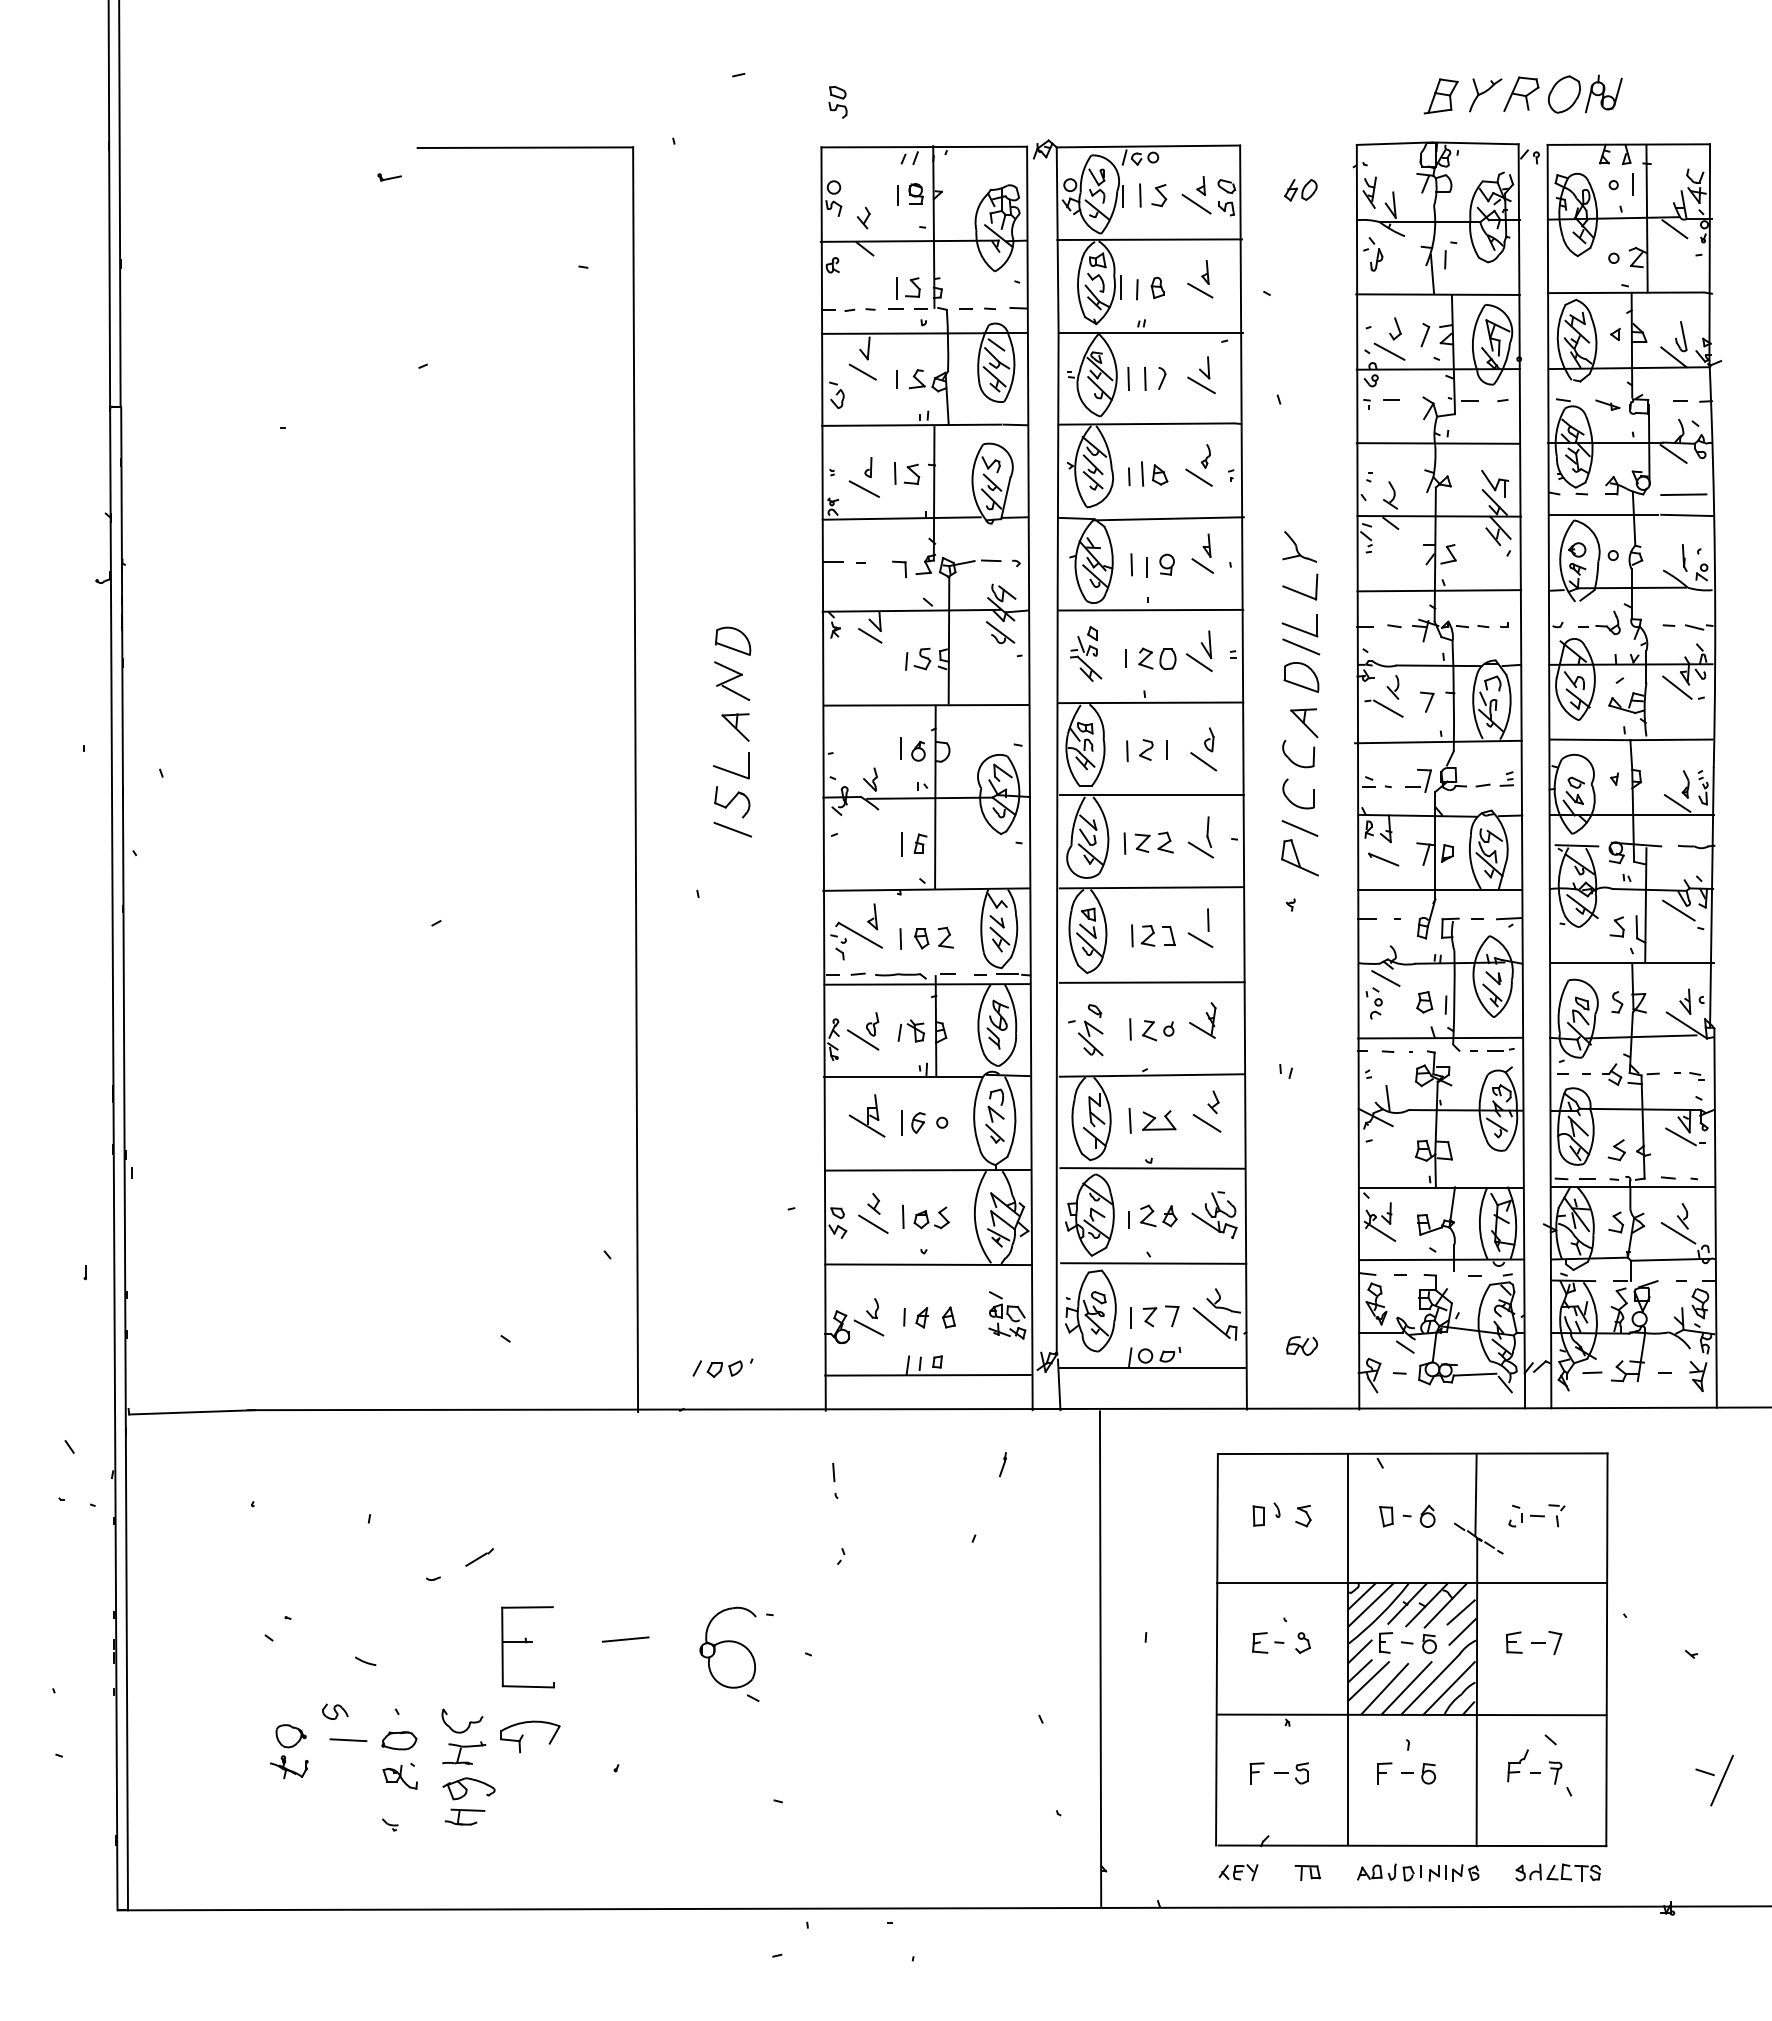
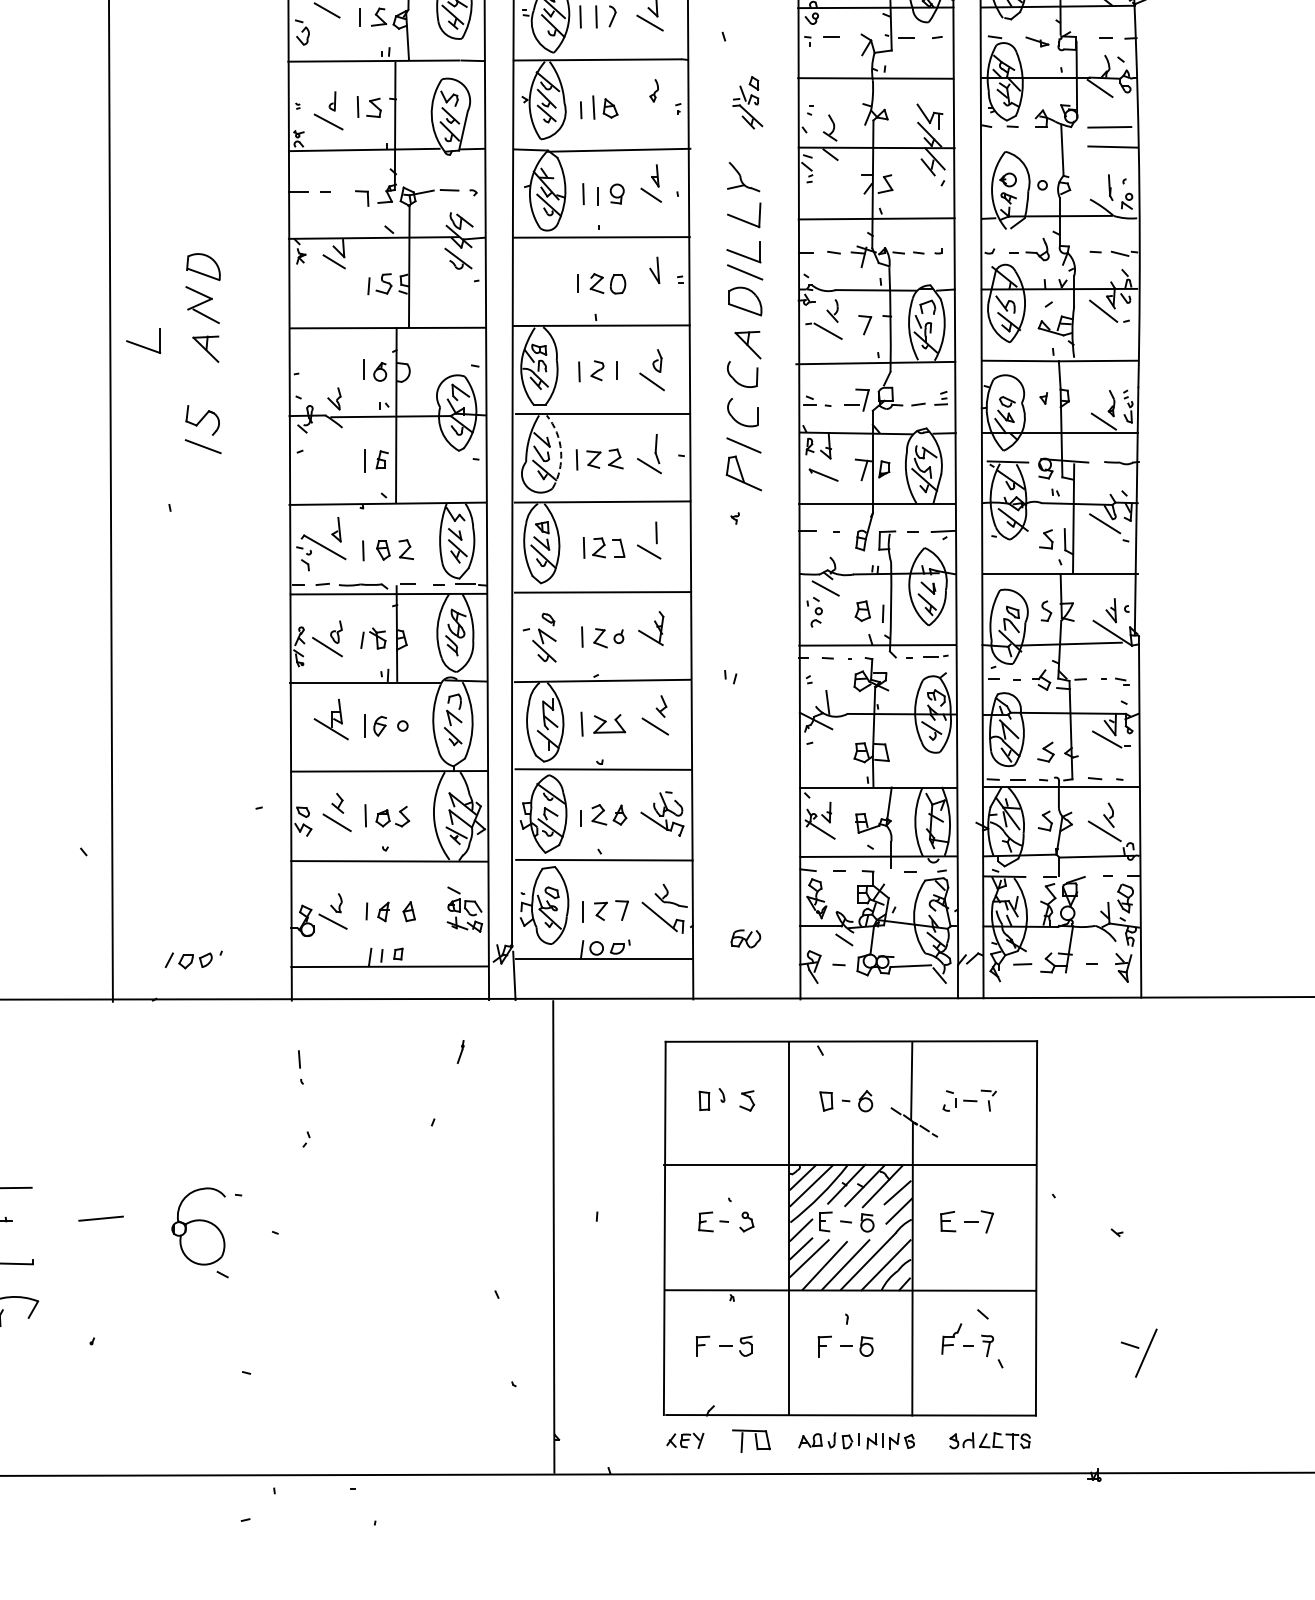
line: (1198, 477) -> (647, 110), removed
line: (1602, 515) -> (1032, 147), removed
part: (1086, 653) -> (748, 102), moved
line: (1199, 662) -> (648, 287), removed
part: (731, 765) -> (143, 340), moved
arc: (1108, 834) -> (561, 451), solid -> dashed
part: (1307, 1872) -> (751, 1440), size x1.6

